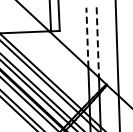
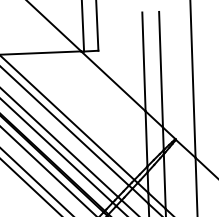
line: (87, 37) -> (144, 61), dashed -> solid
line: (97, 42) -> (160, 69), dashed -> solid

